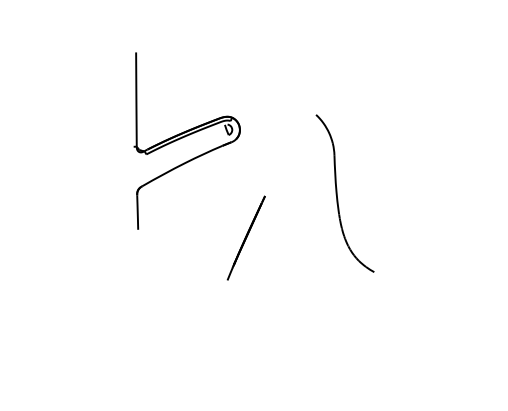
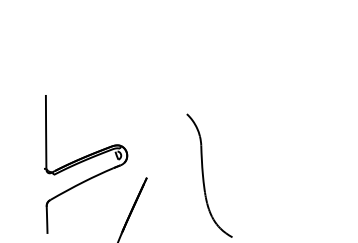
part: (186, 140) -> (85, 163), moved

